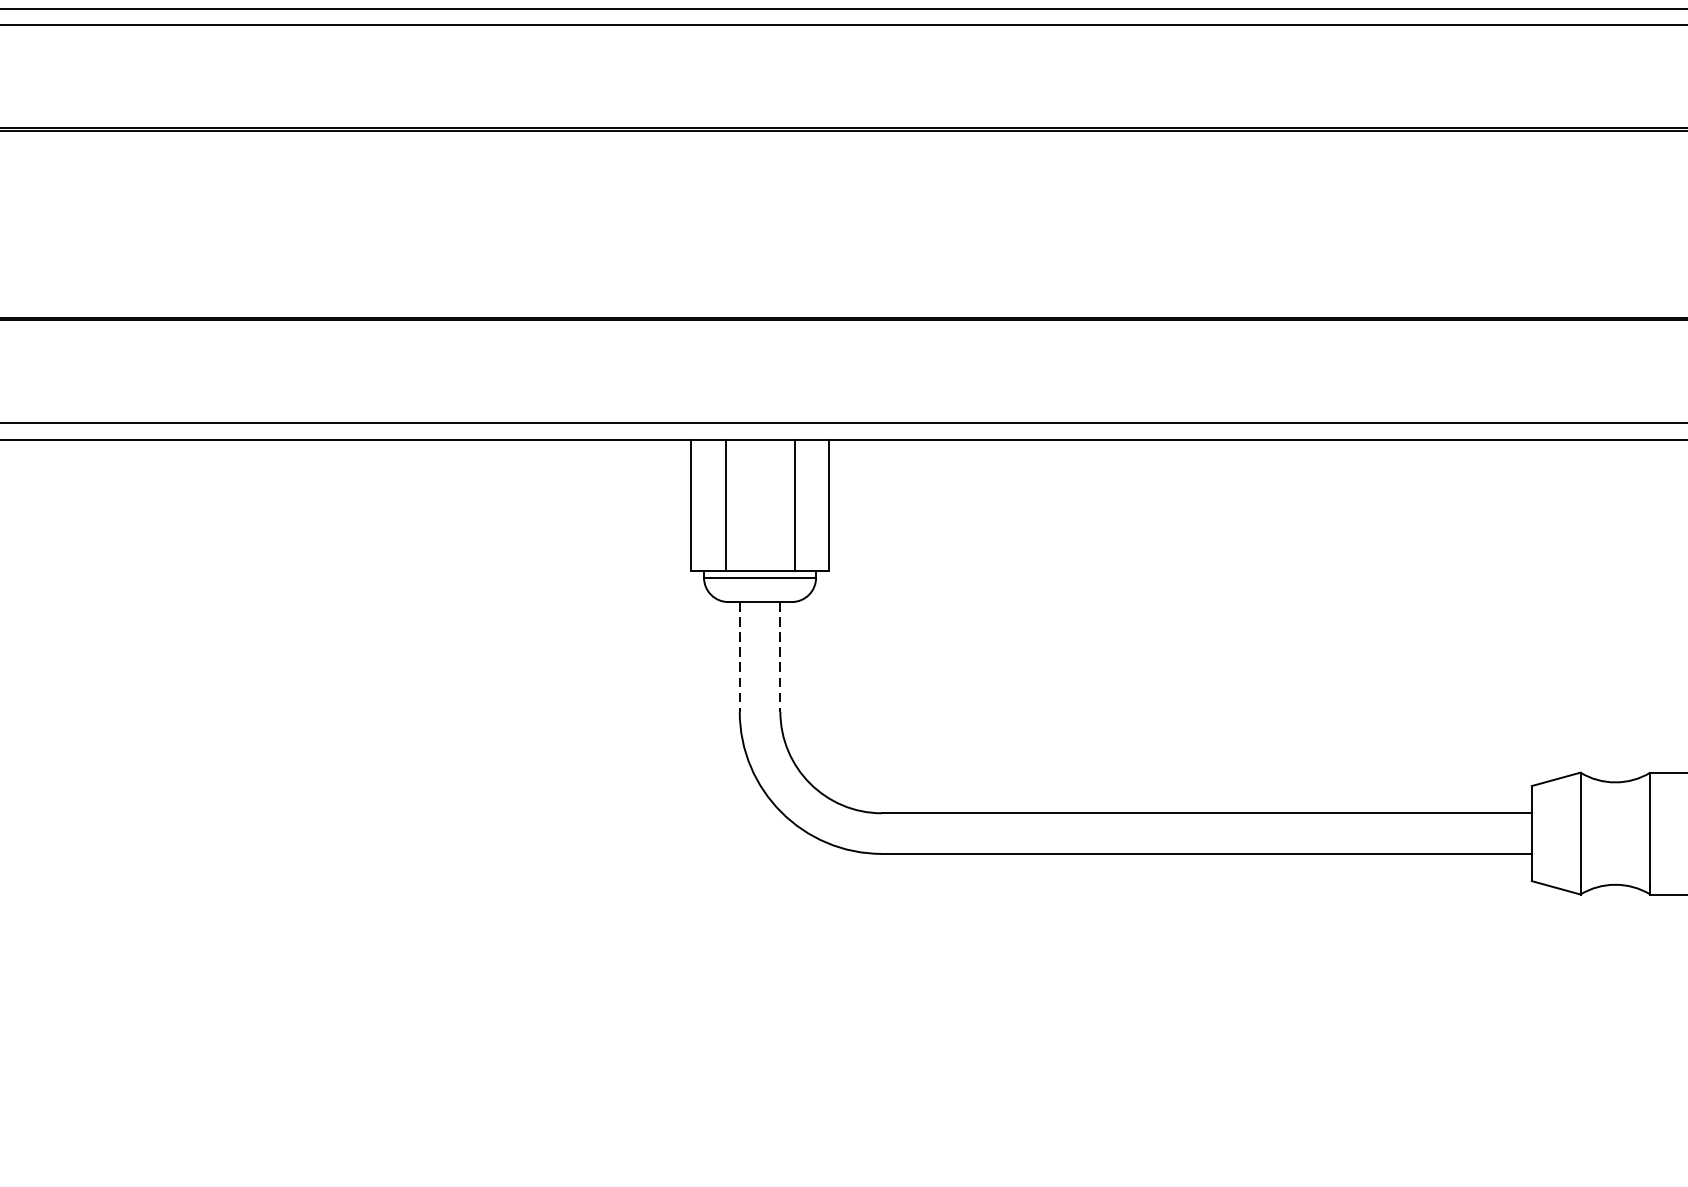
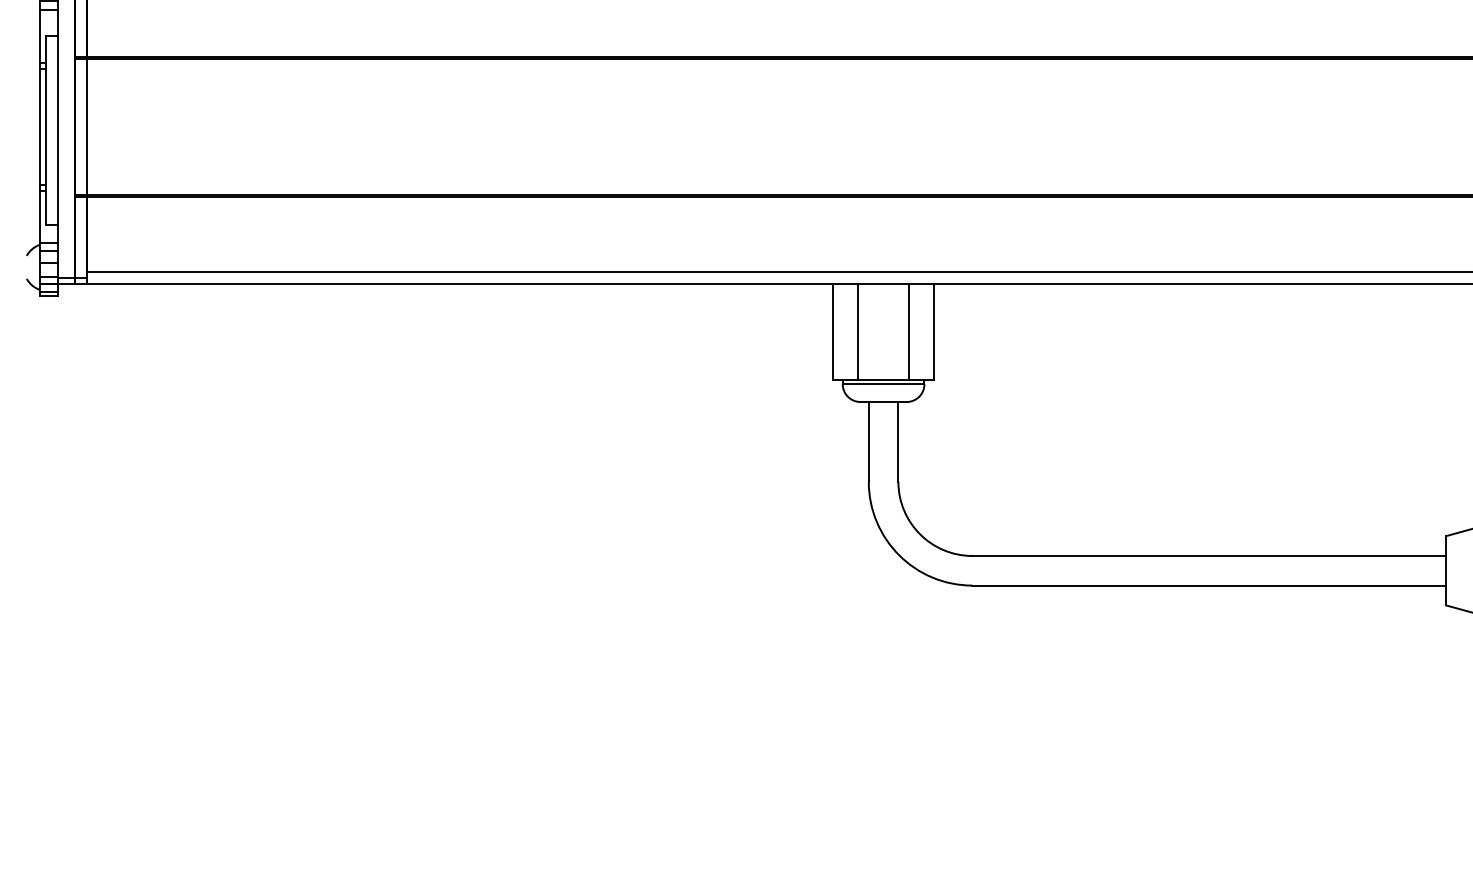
line: (739, 656) -> (868, 441), dashed -> solid
line: (780, 656) -> (898, 441), dashed -> solid

